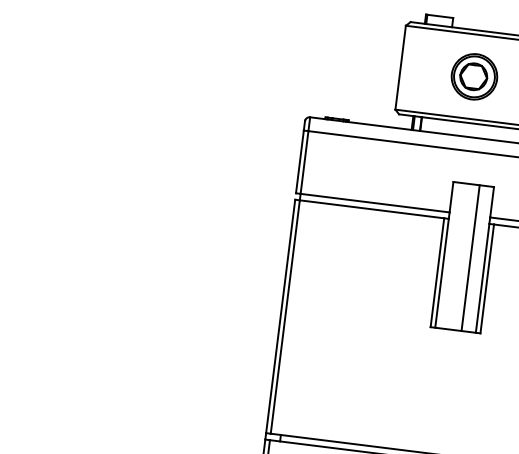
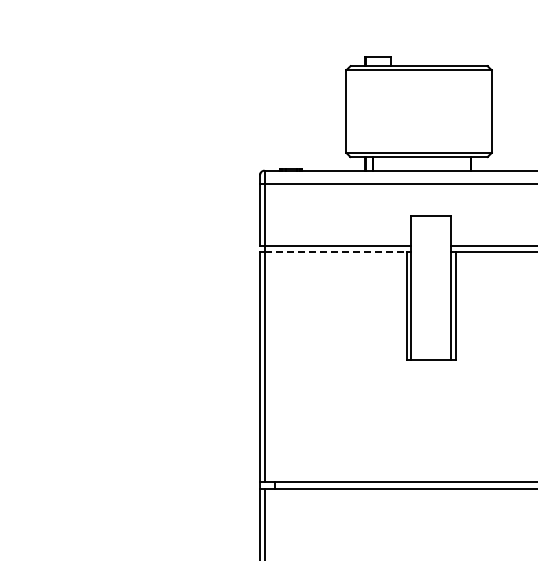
part: (473, 76) -> (418, 111), removed
line: (372, 209) -> (336, 252), solid -> dashed
line: (470, 257) -> (437, 287), removed

